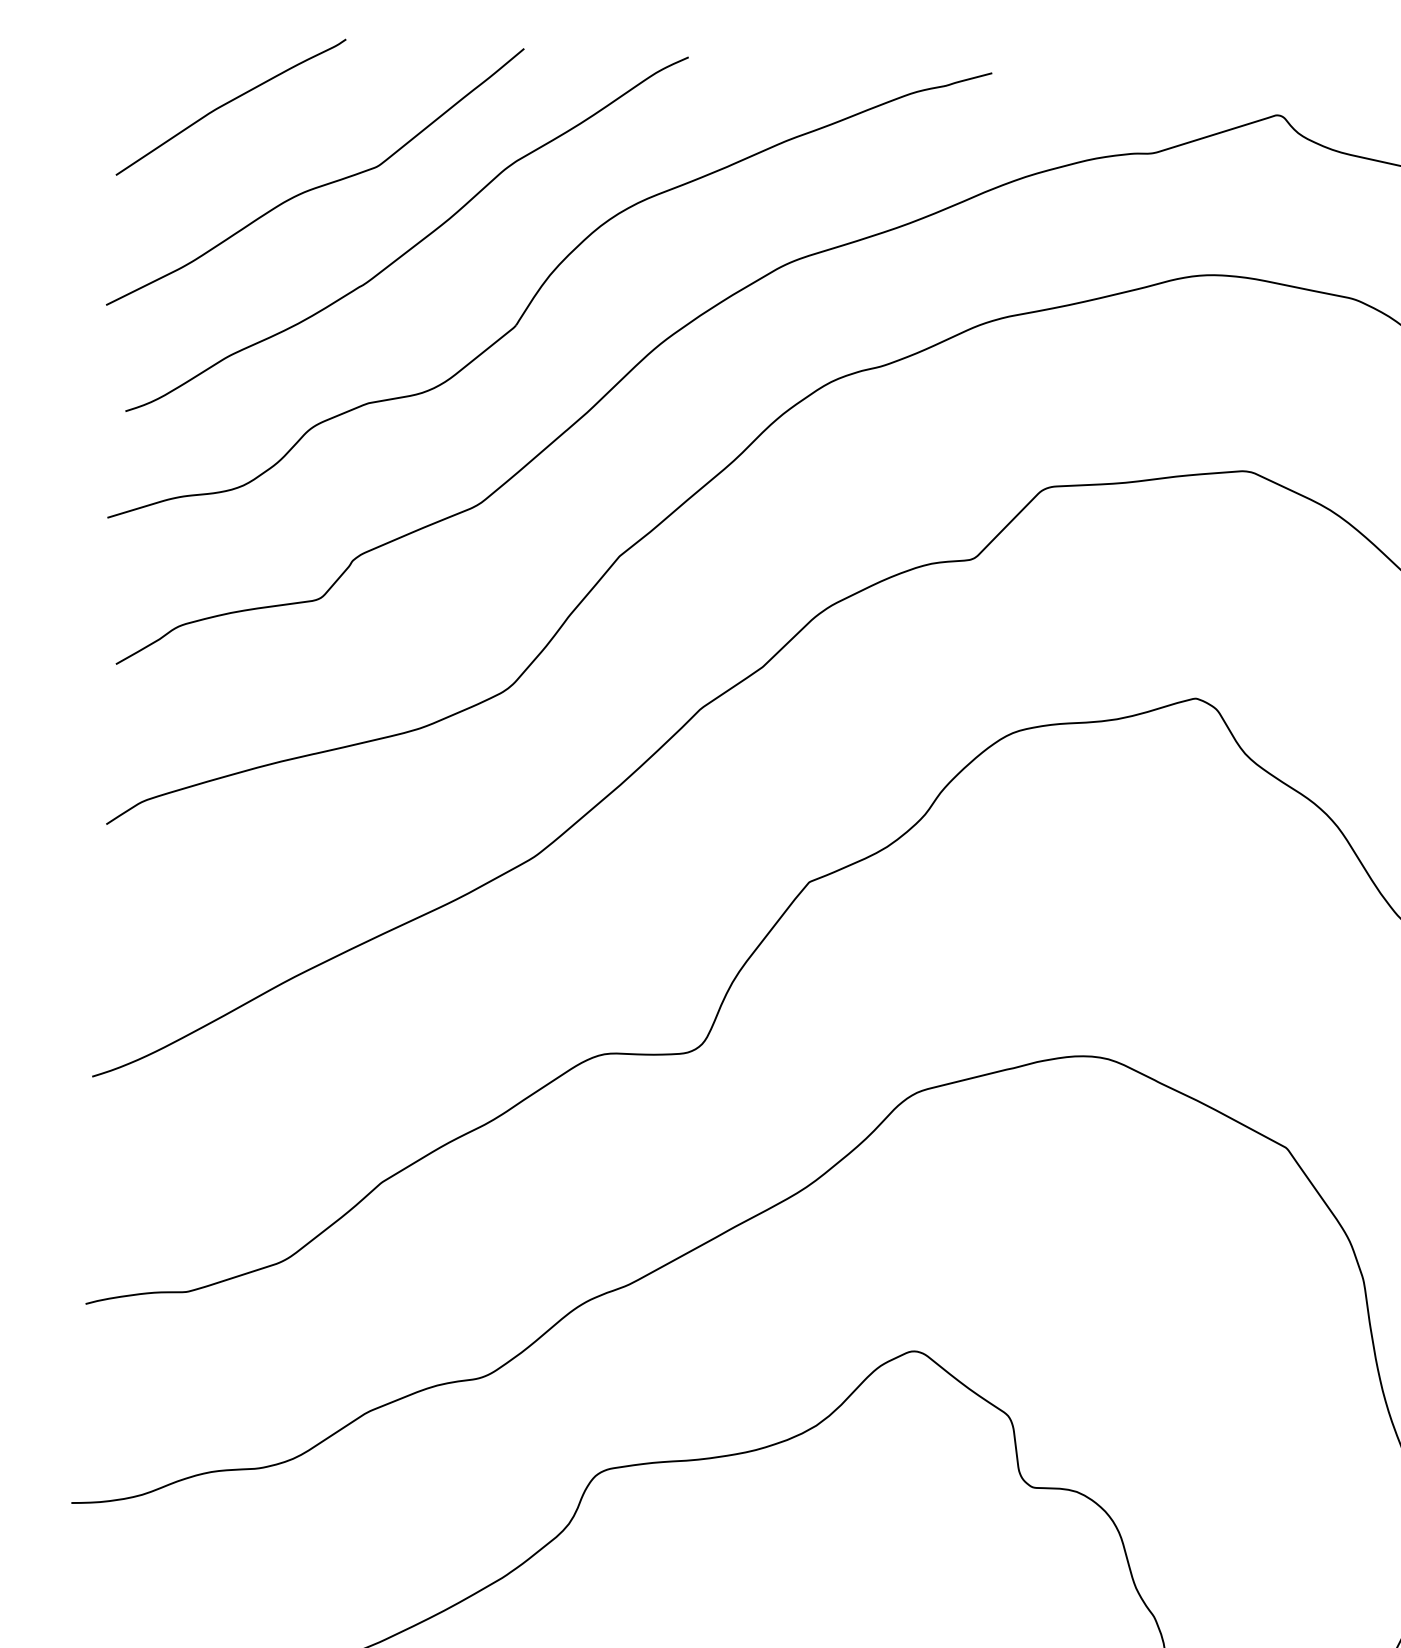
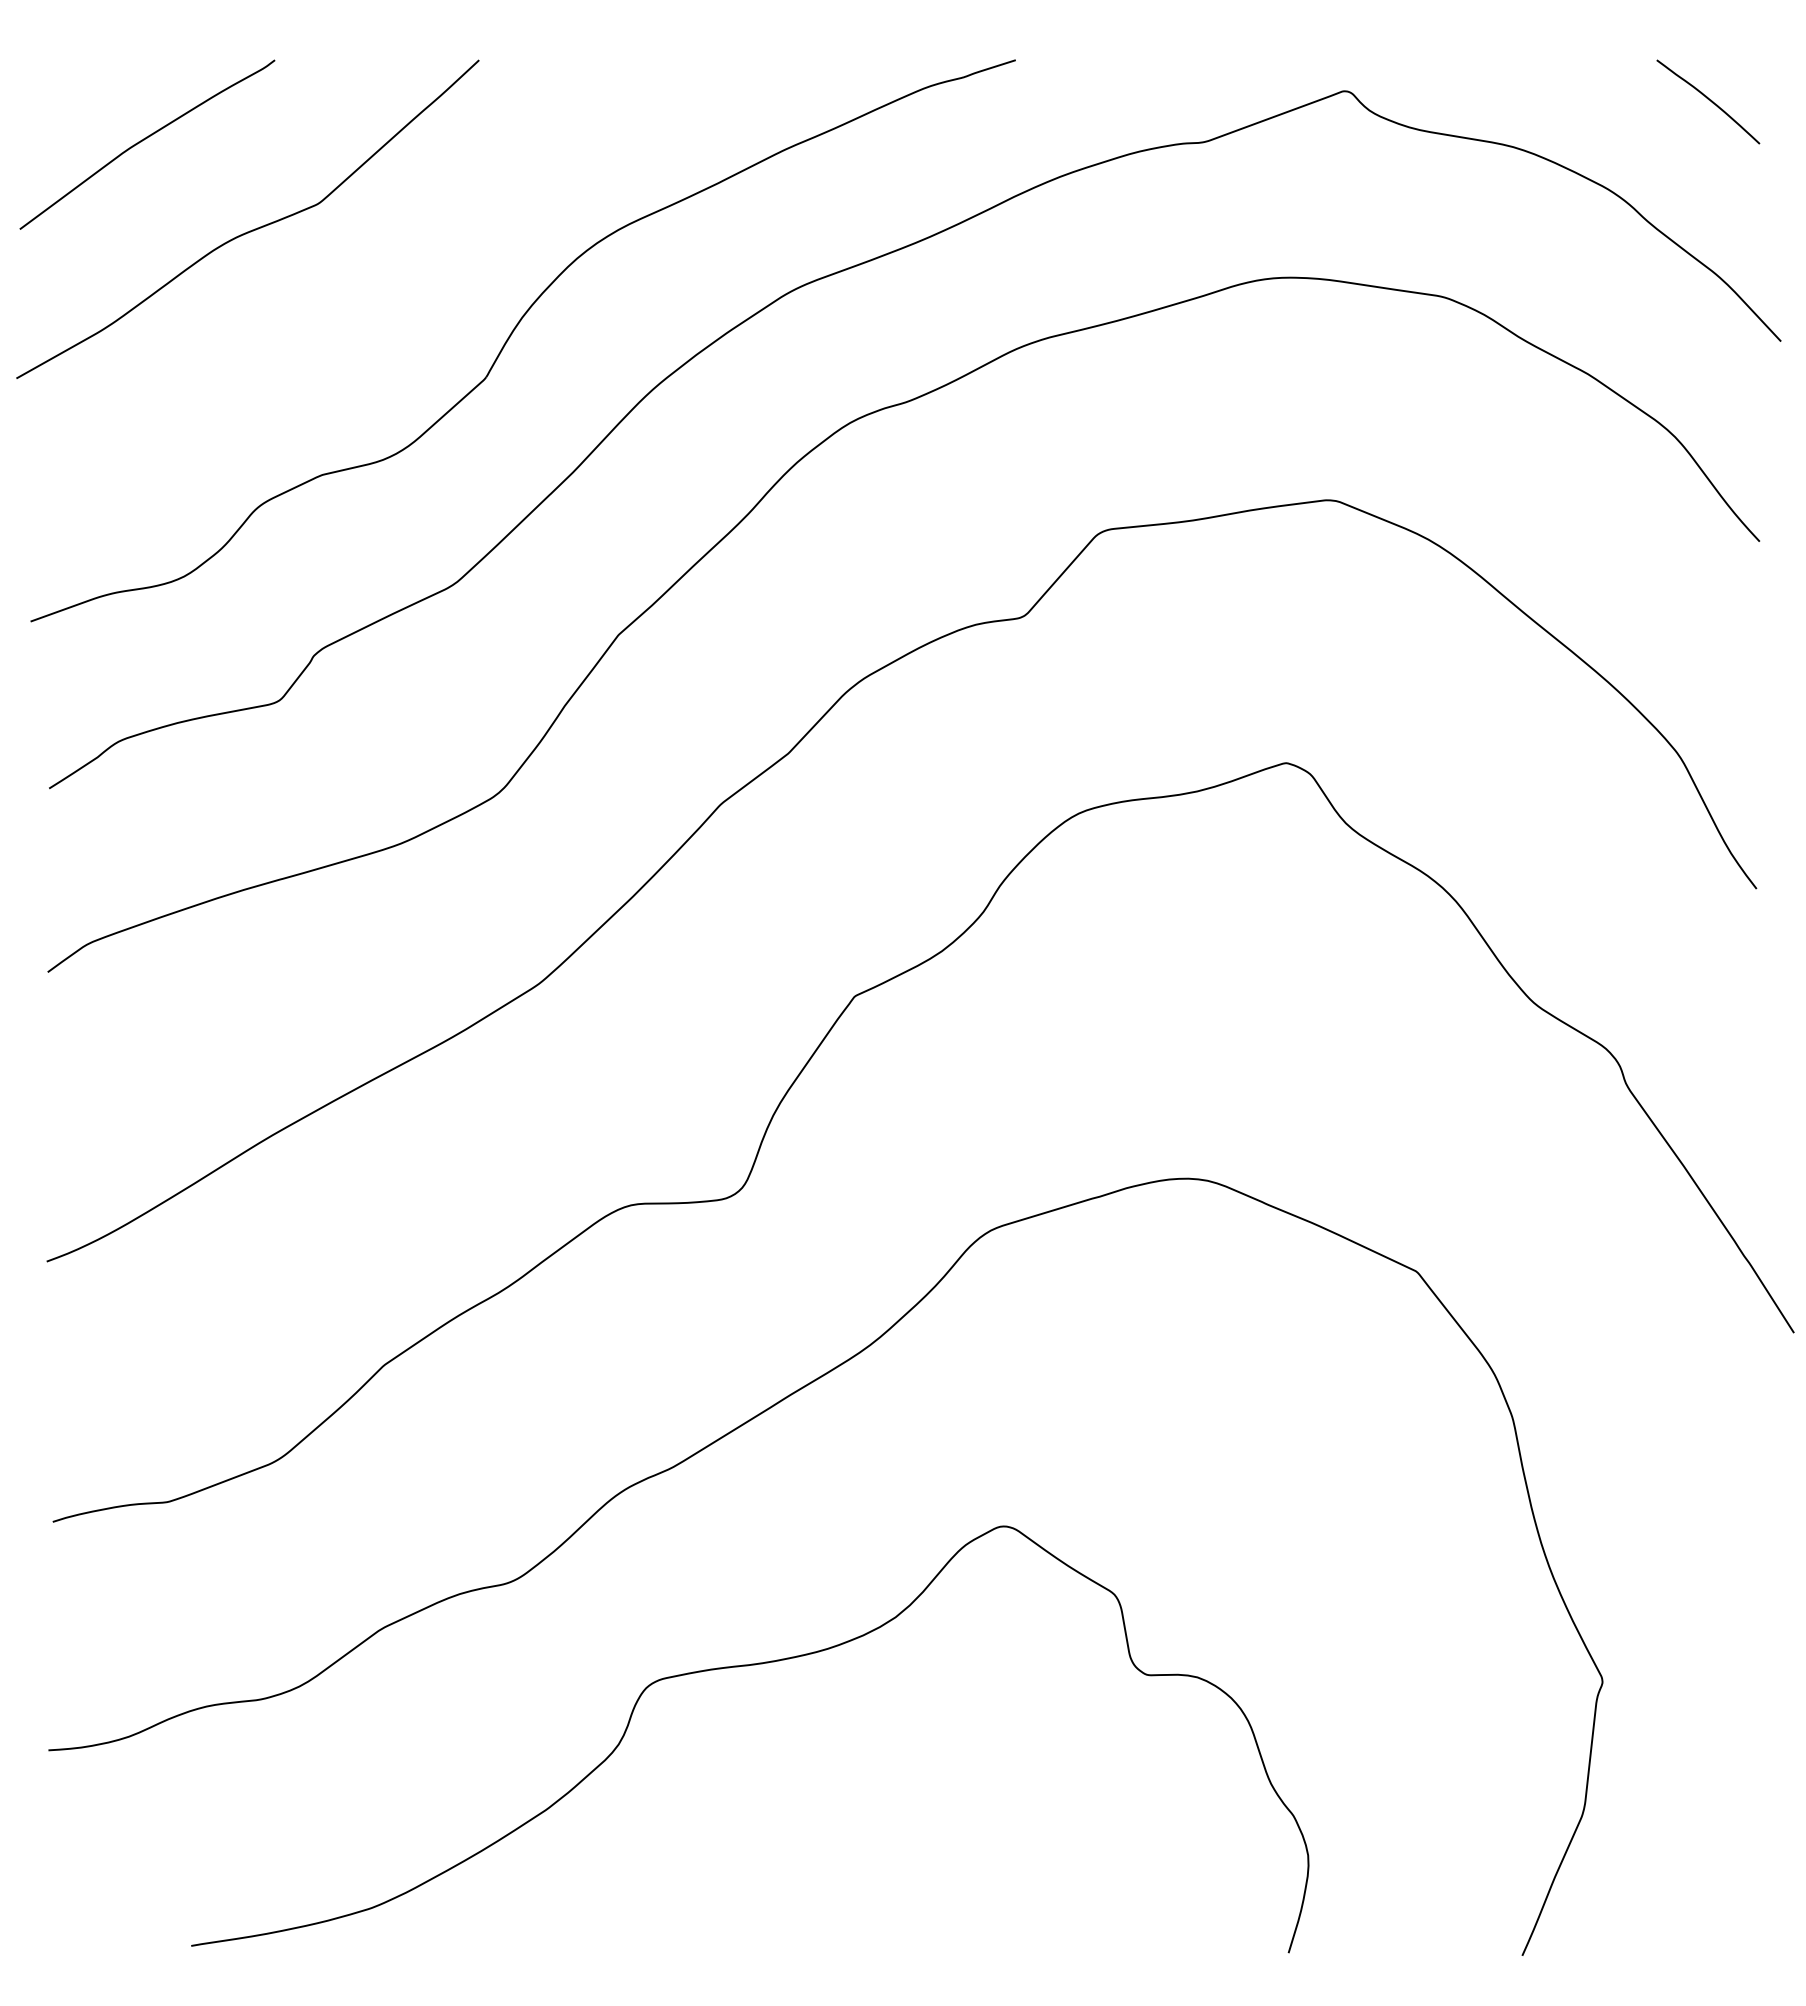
curve: (415, 244) -> (366, 290), removed

